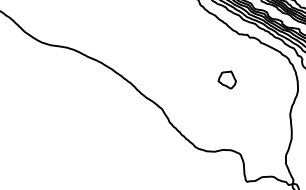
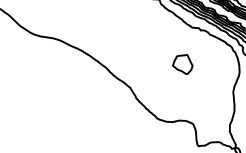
part: (227, 80) -> (182, 64), size x1.4

